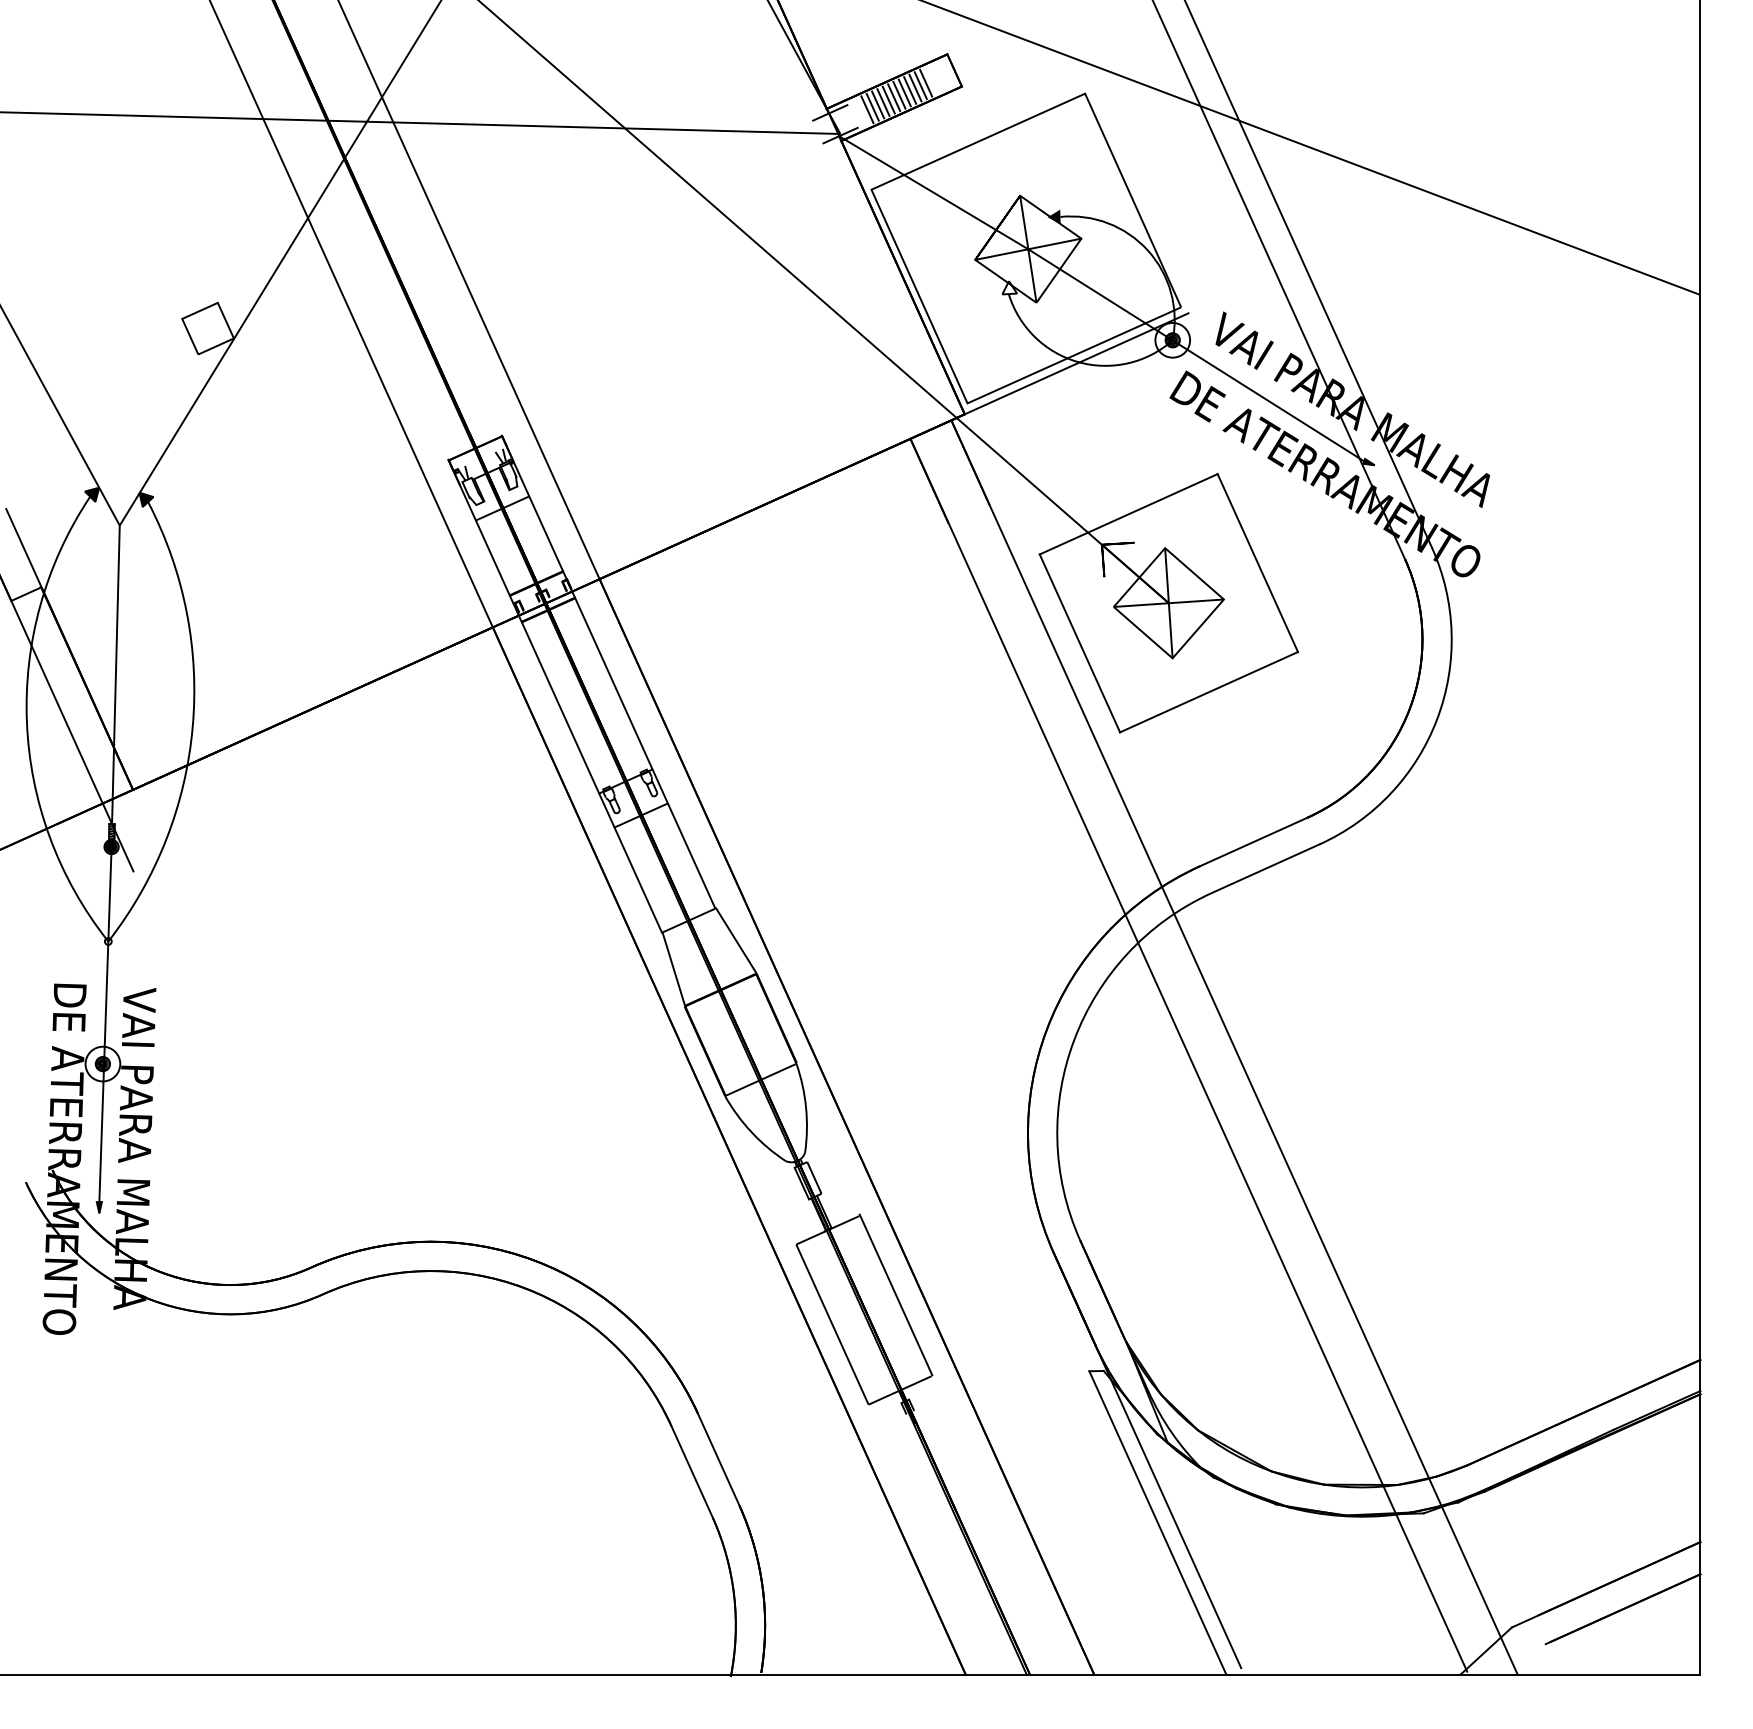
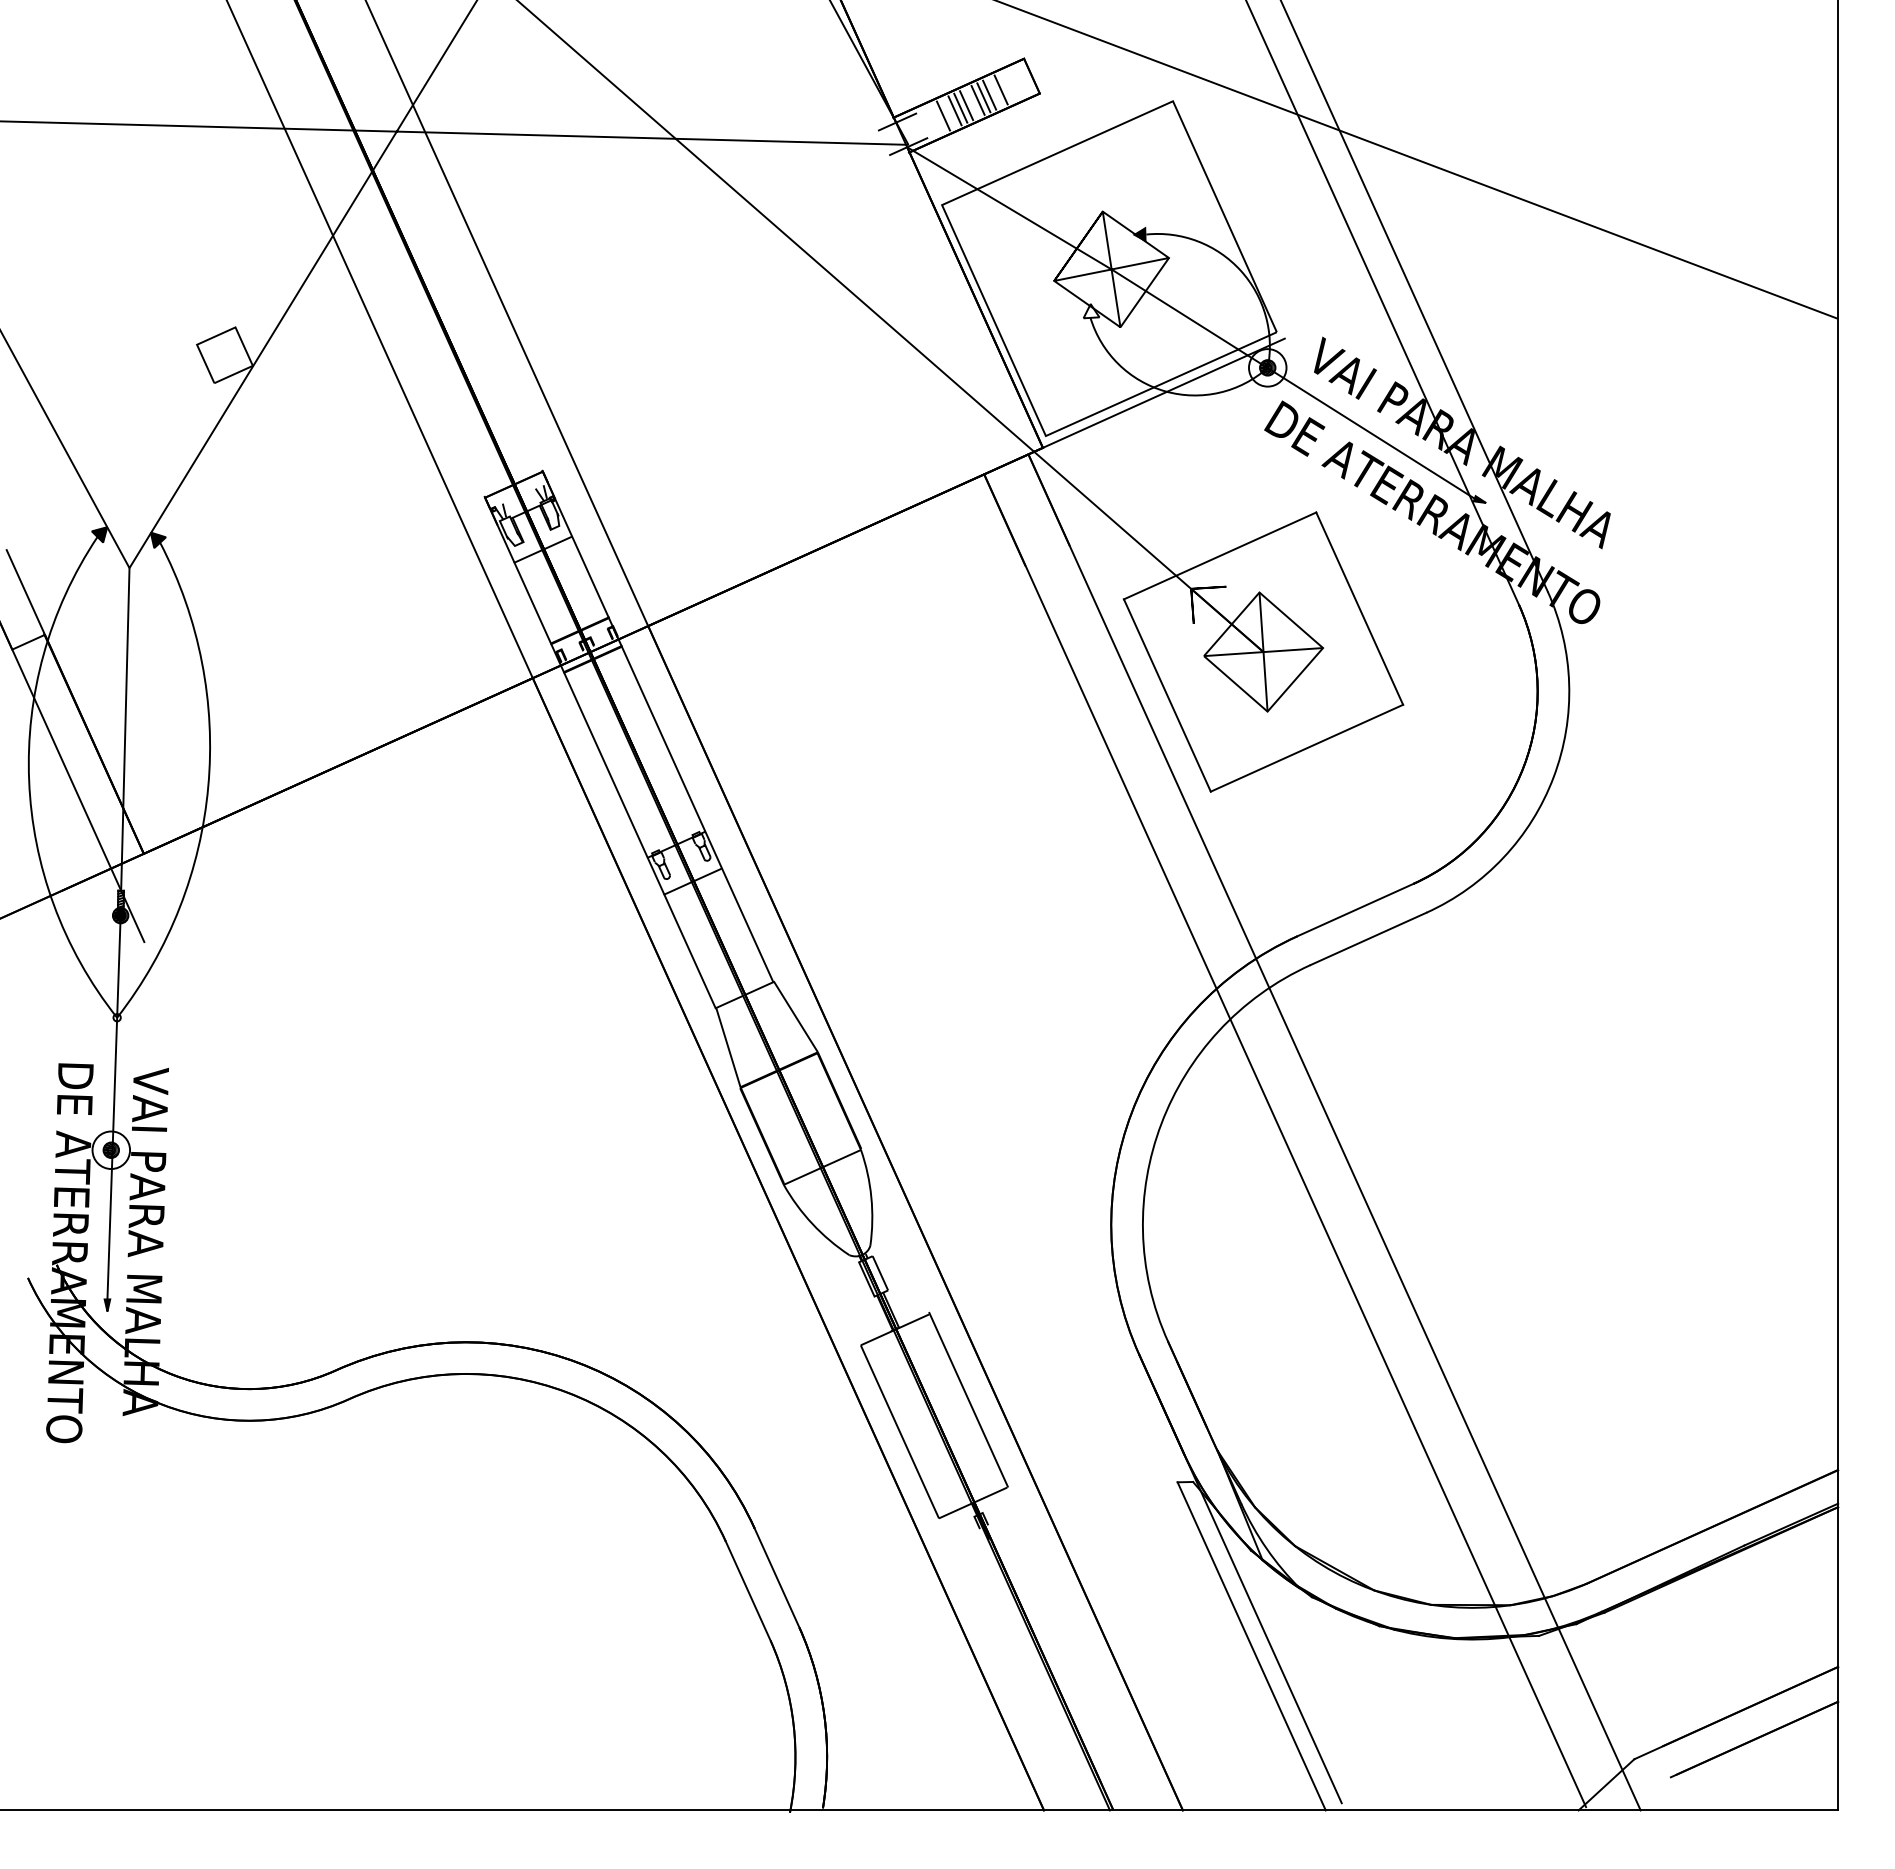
line: (919, 85) -> (994, 92), removed
line: (898, 94) -> (971, 102), removed
line: (877, 104) -> (948, 113), removed
line: (867, 109) -> (937, 118), removed

